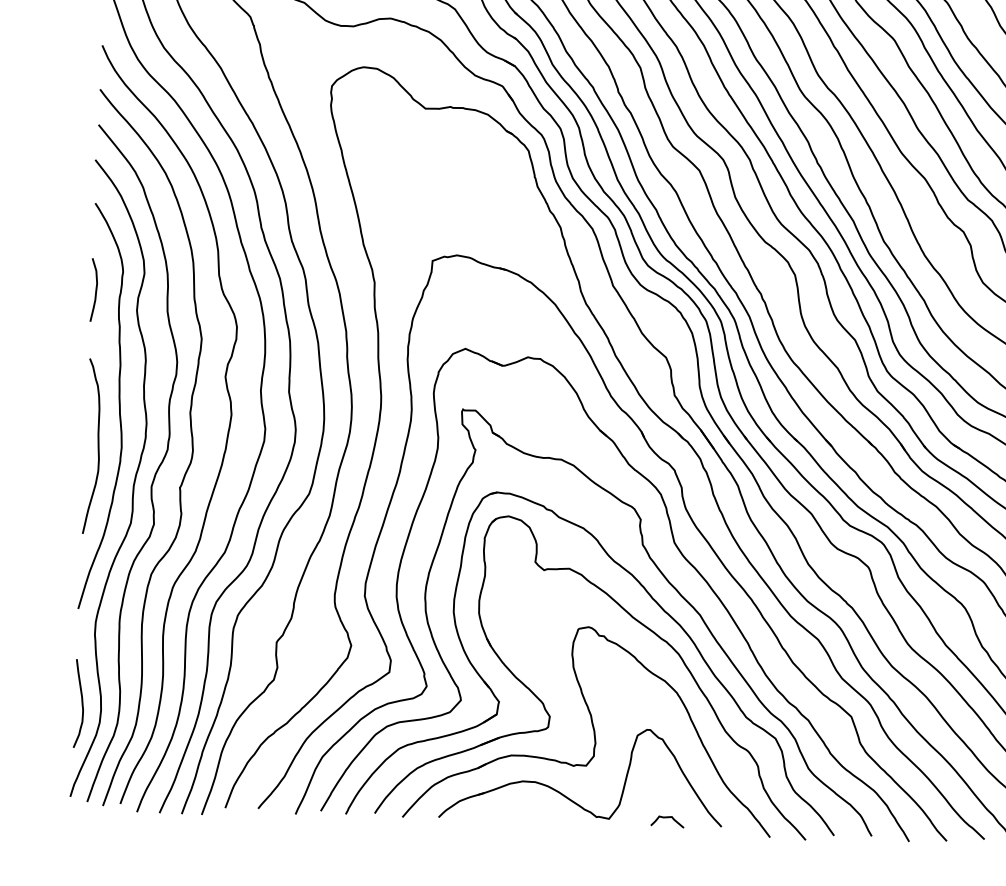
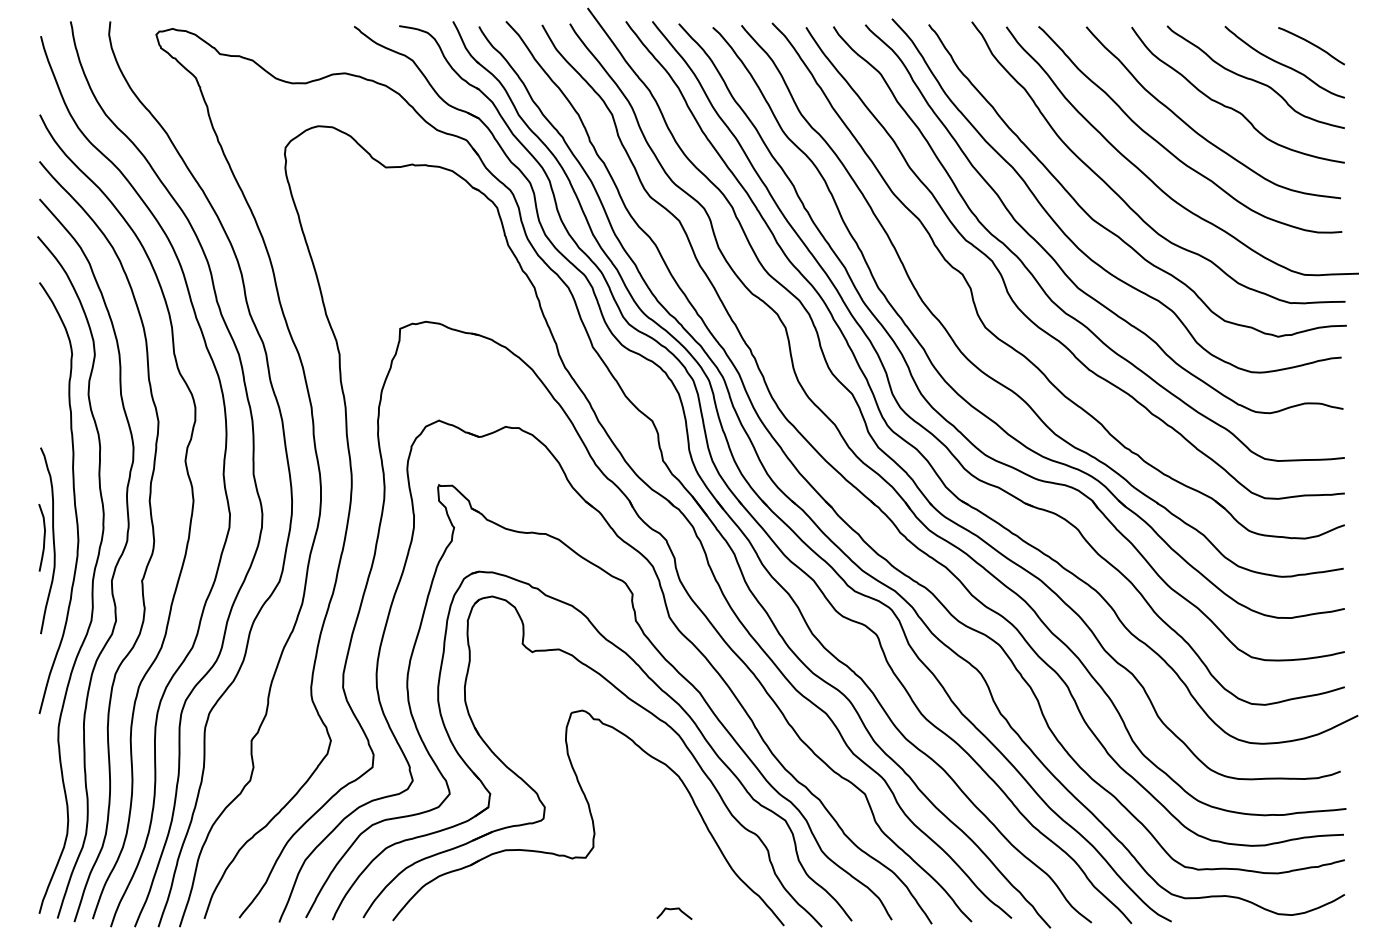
curve: (95, 289) -> (43, 537), moved
curve: (81, 703) -> (47, 814), removed
part: (565, 795) -> (565, 890), removed

